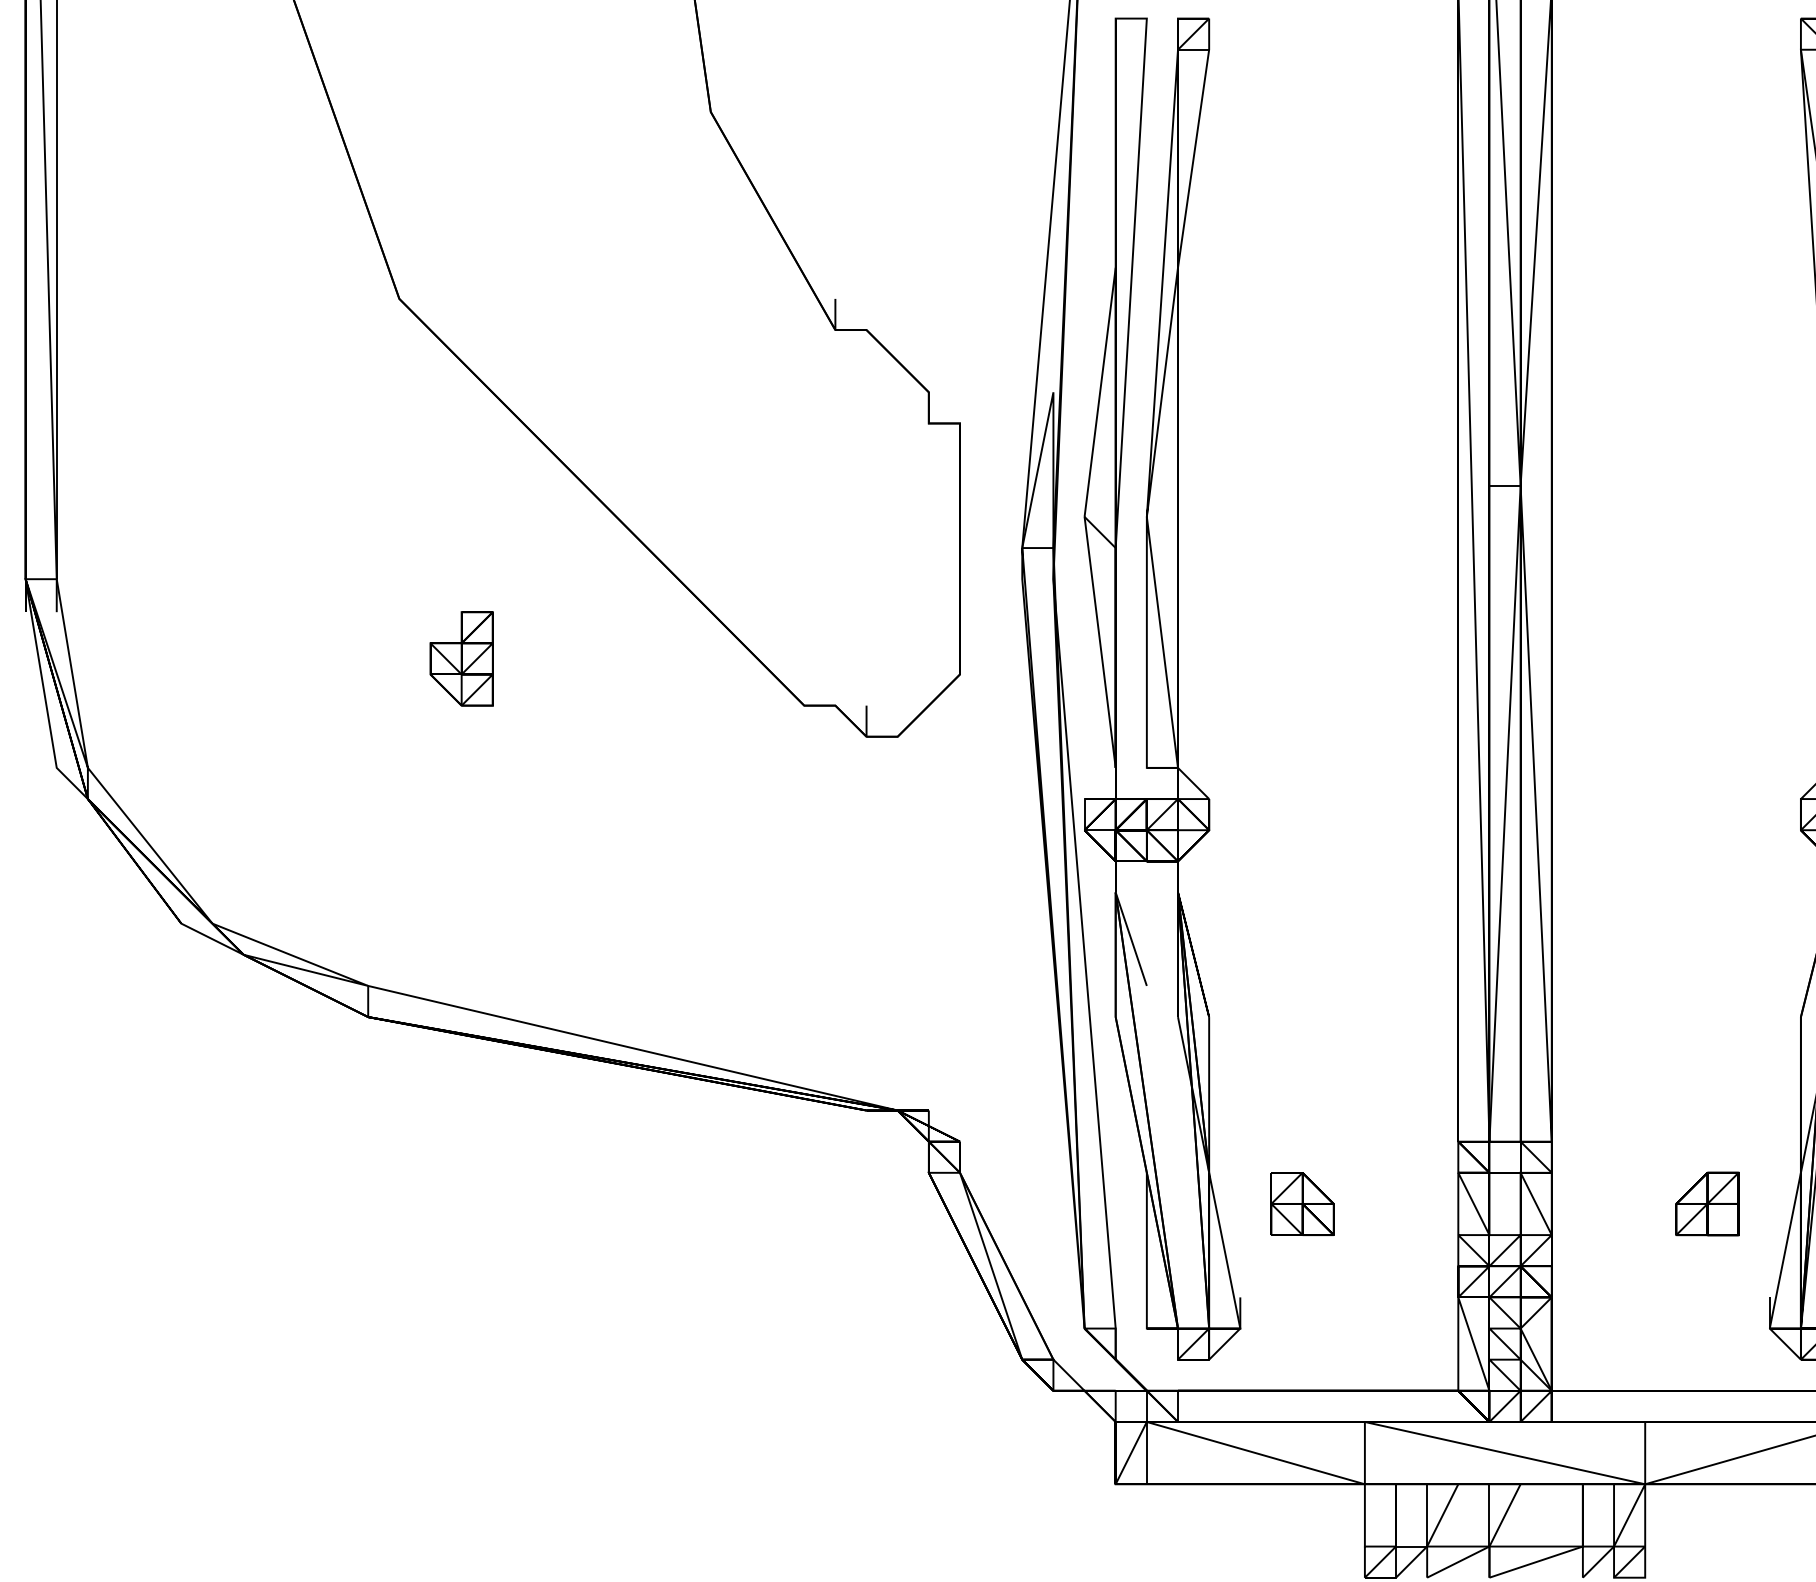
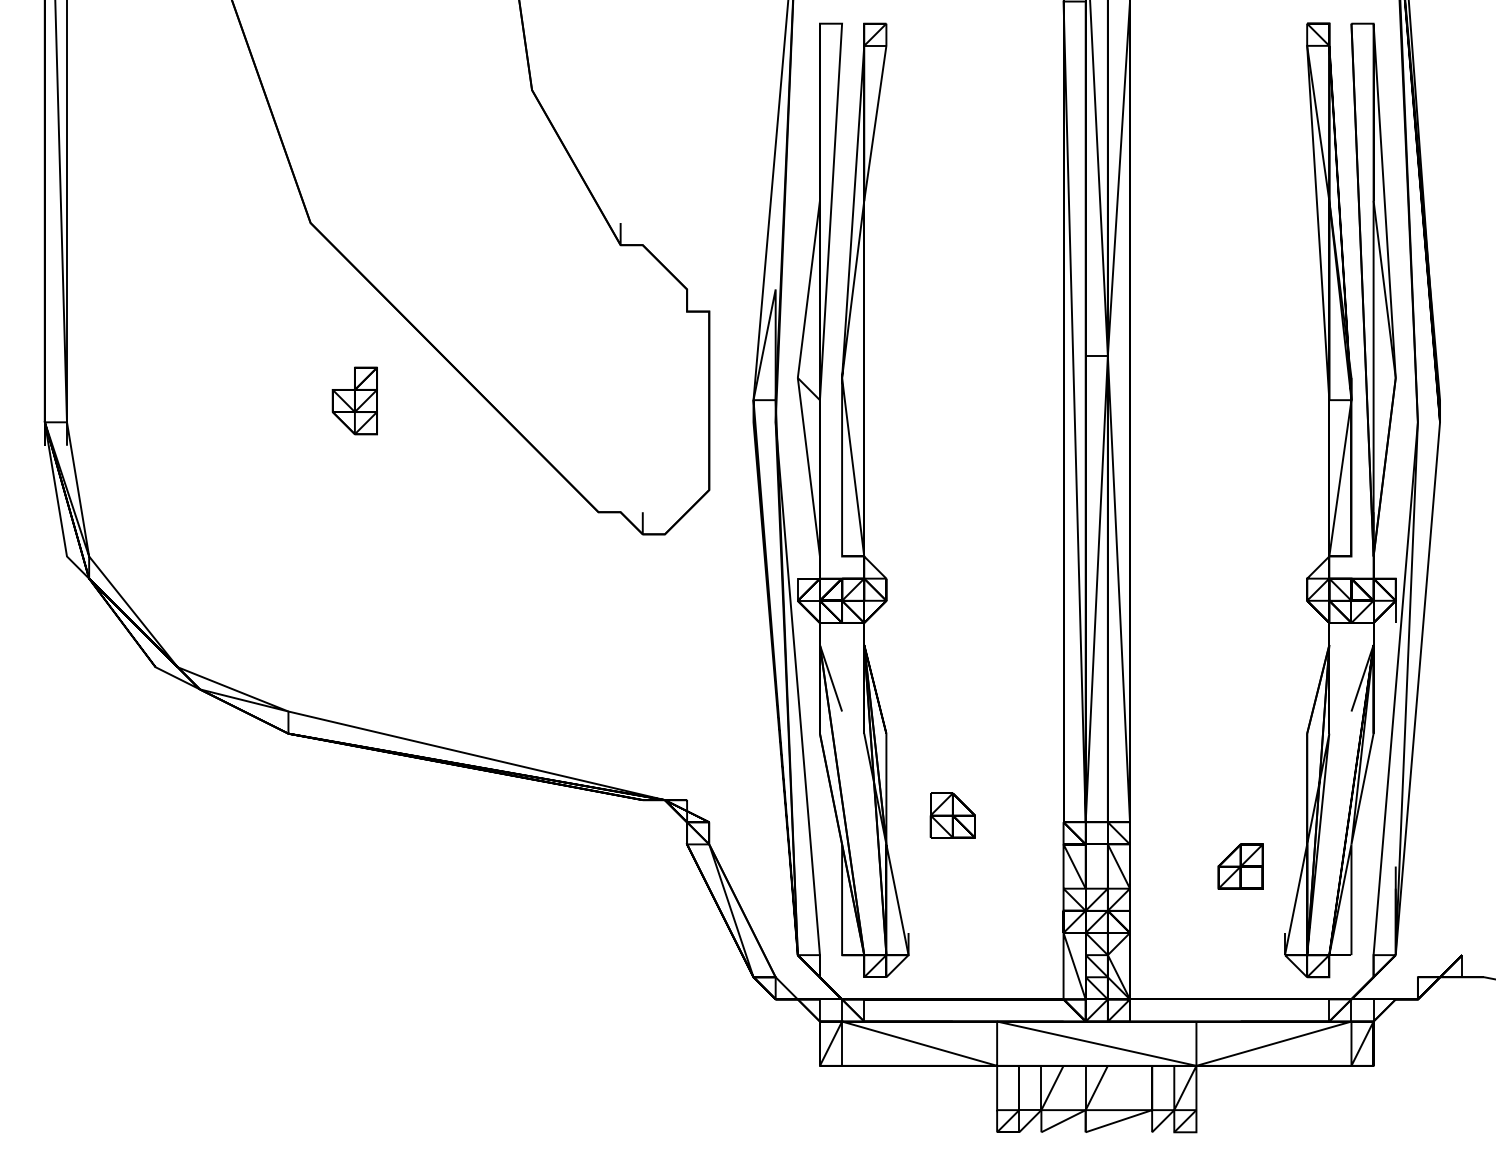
part: (461, 658) -> (354, 400), moved
part: (1302, 1203) -> (952, 815), moved

